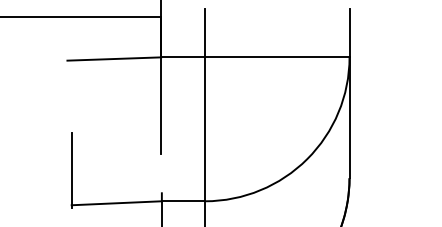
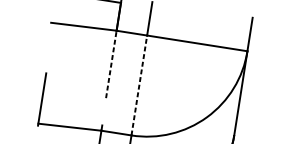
line: (161, 105) -> (111, 64), solid -> dashed
line: (205, 129) -> (139, 85), solid -> dashed

